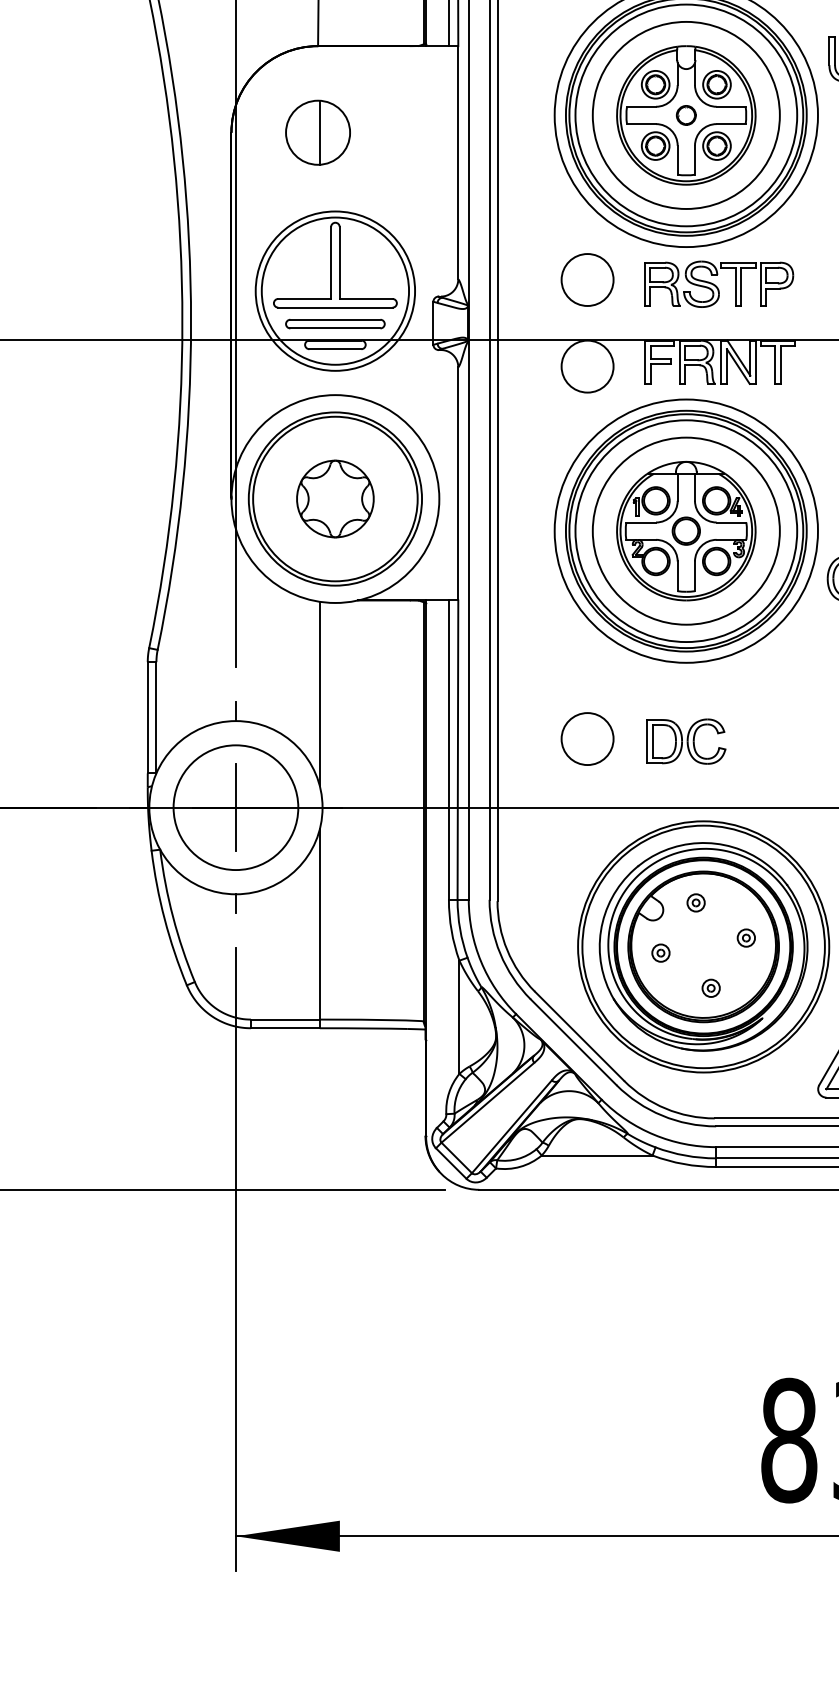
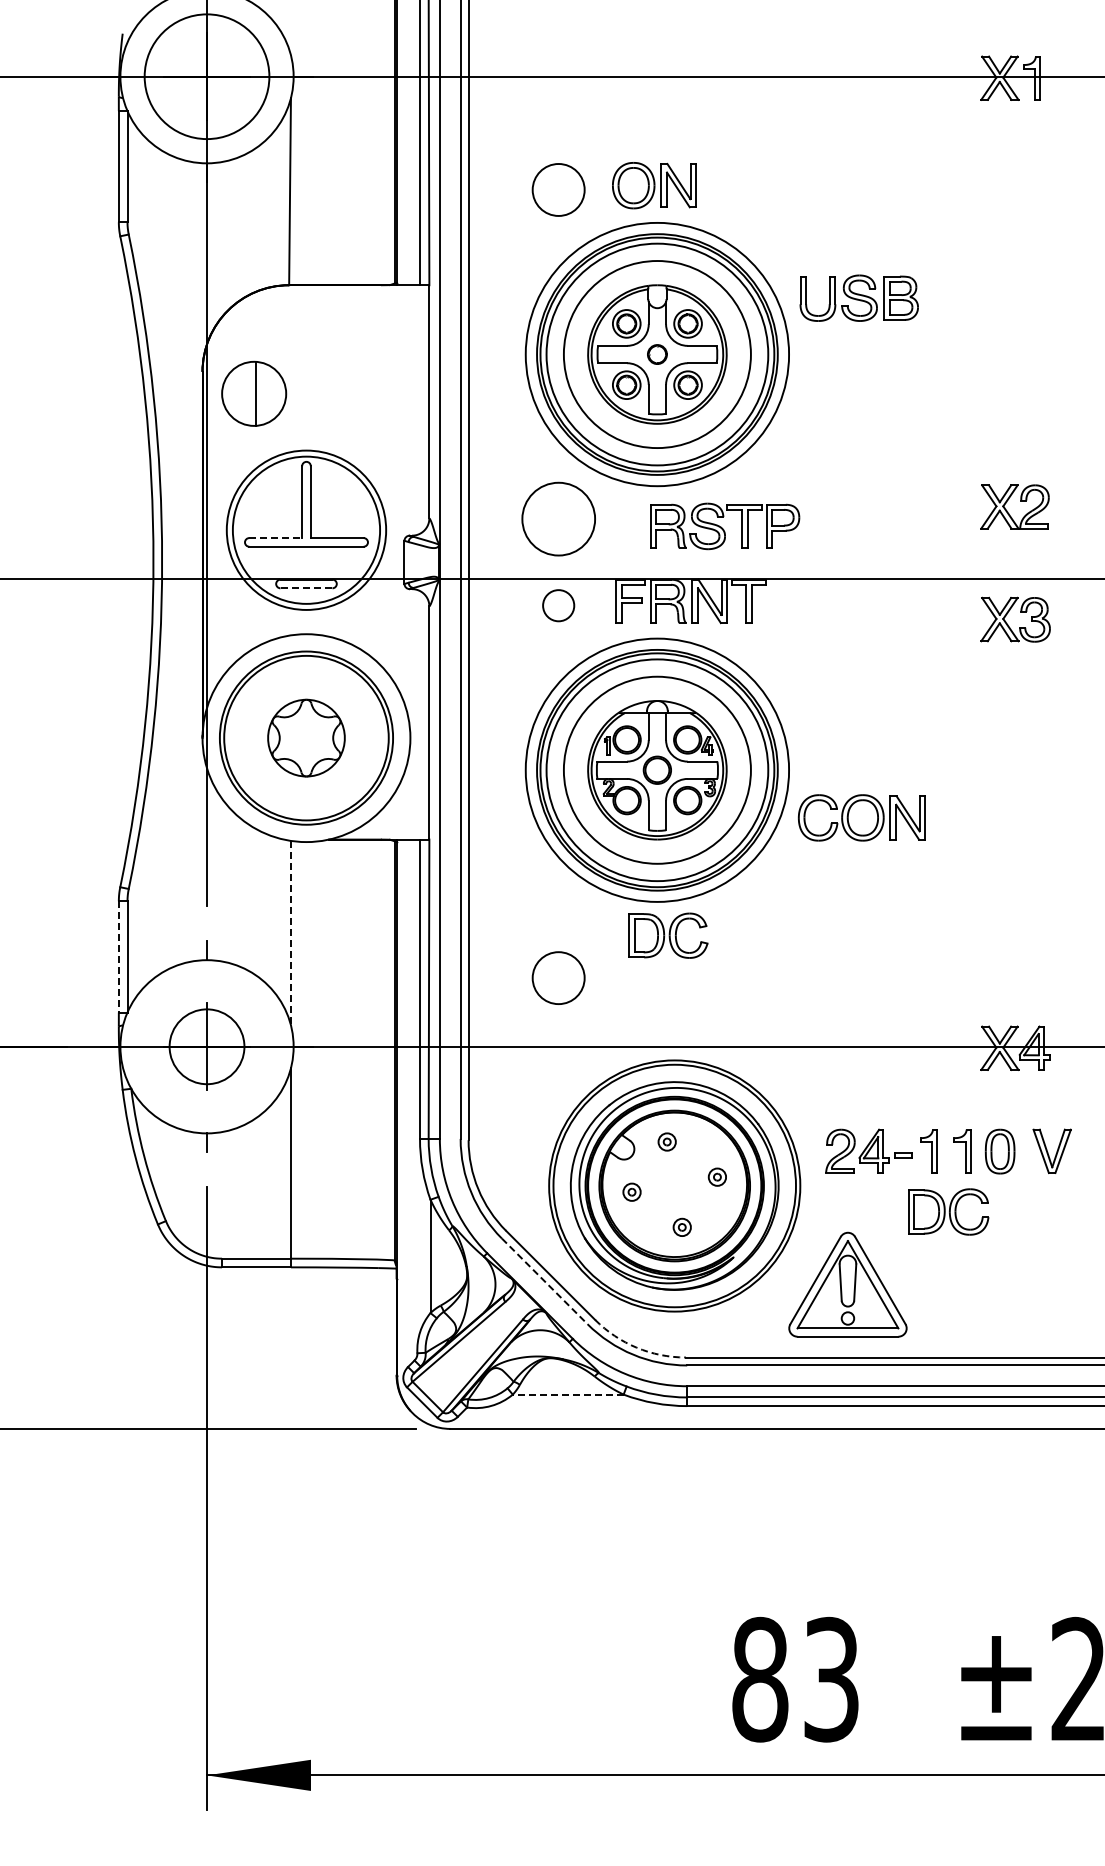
part: (318, 132) -> (254, 393), moved
circle: (587, 279) -> (558, 518), size x1.4
part: (719, 284) -> (725, 526), moved
line: (305, 299) -> (276, 538), solid -> dashed
part: (335, 324) -> (306, 563), removed
line: (335, 349) -> (306, 588), solid -> dashed
circle: (587, 366) -> (558, 605), size x0.6
line: (319, 694) -> (290, 933), solid -> dashed
line: (147, 717) -> (118, 956), solid -> dashed
part: (686, 741) -> (668, 935), moved
circle: (235, 807) -> (206, 1046), size x0.6
line: (573, 1042) -> (544, 1281), solid -> dashed
arc: (665, 1108) -> (636, 1347), solid -> dashed
line: (596, 1155) -> (567, 1394), solid -> dashed

